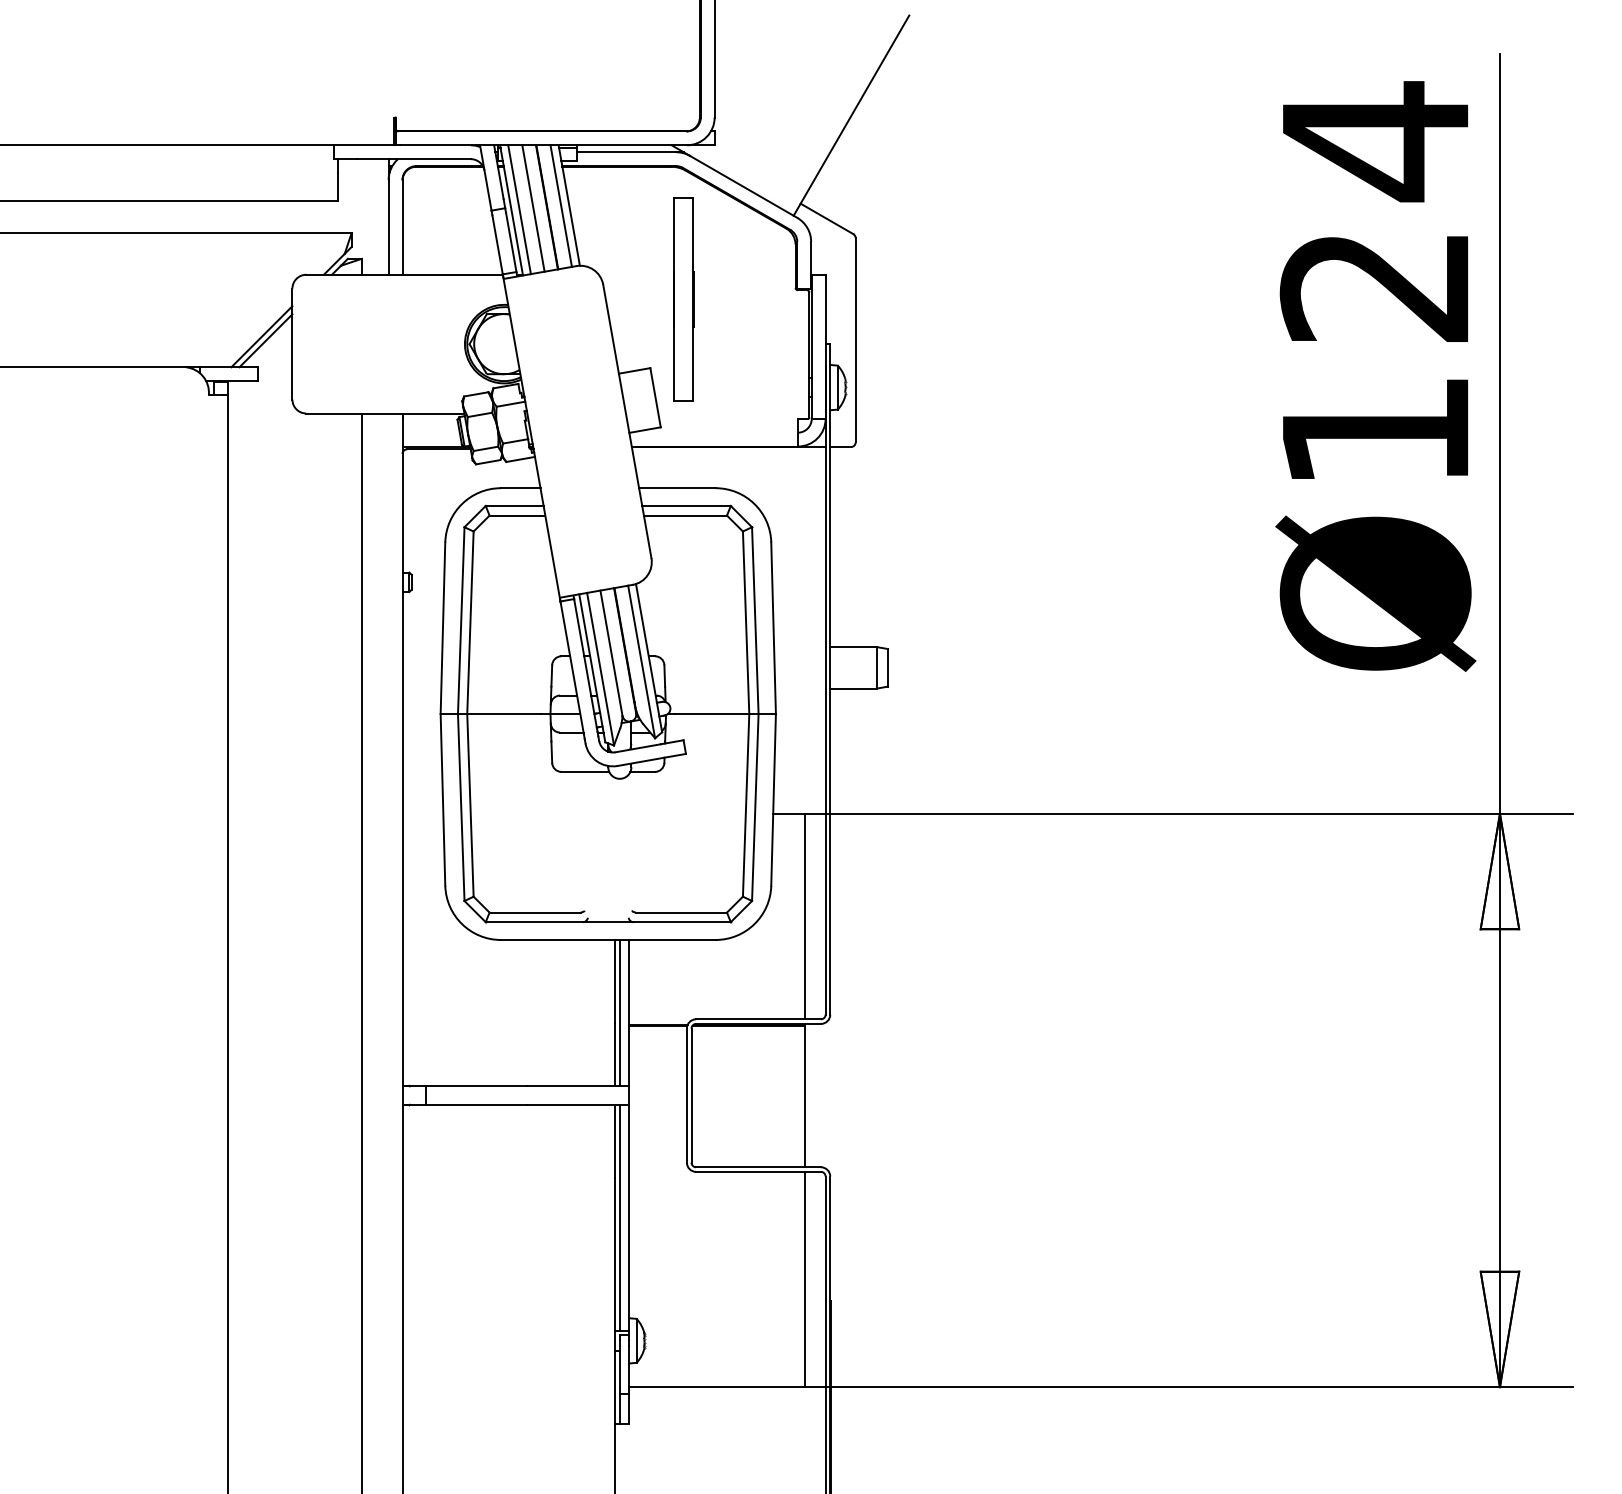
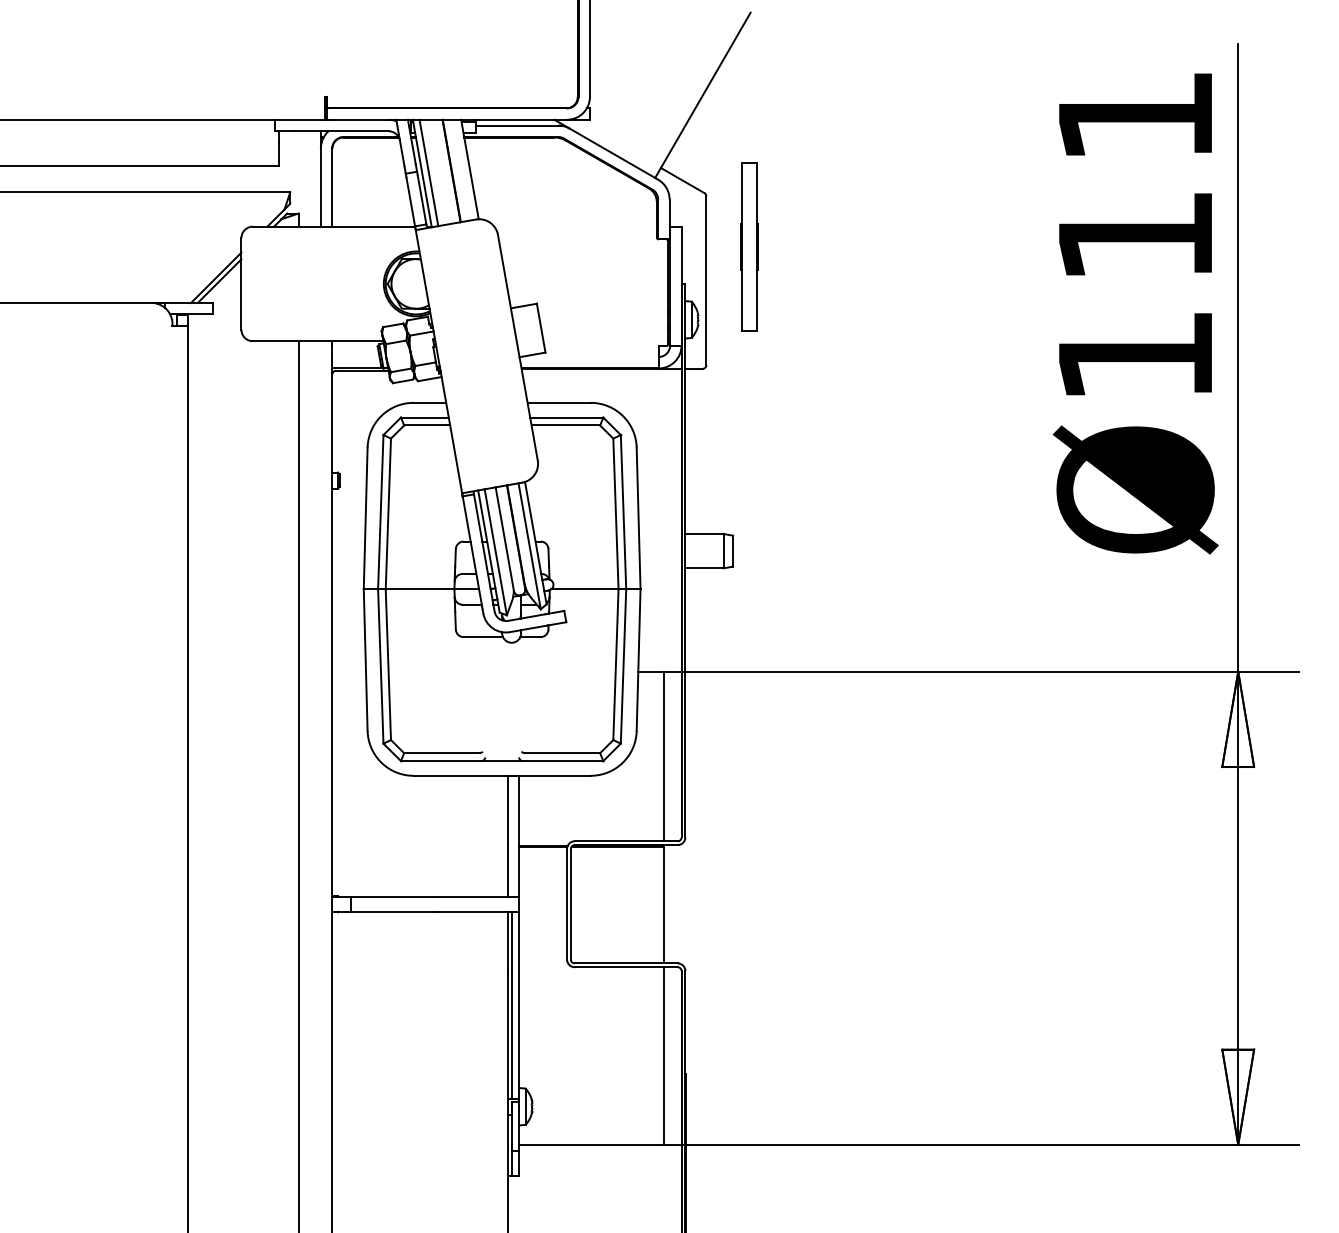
line: (561, 205) -> (463, 169), removed
line: (533, 207) -> (440, 171), removed
text: (1373, 211) -> (1133, 174), Ø124 -> Ø111
part: (683, 298) -> (749, 246), moved
line: (619, 1012) -> (511, 835), removed

